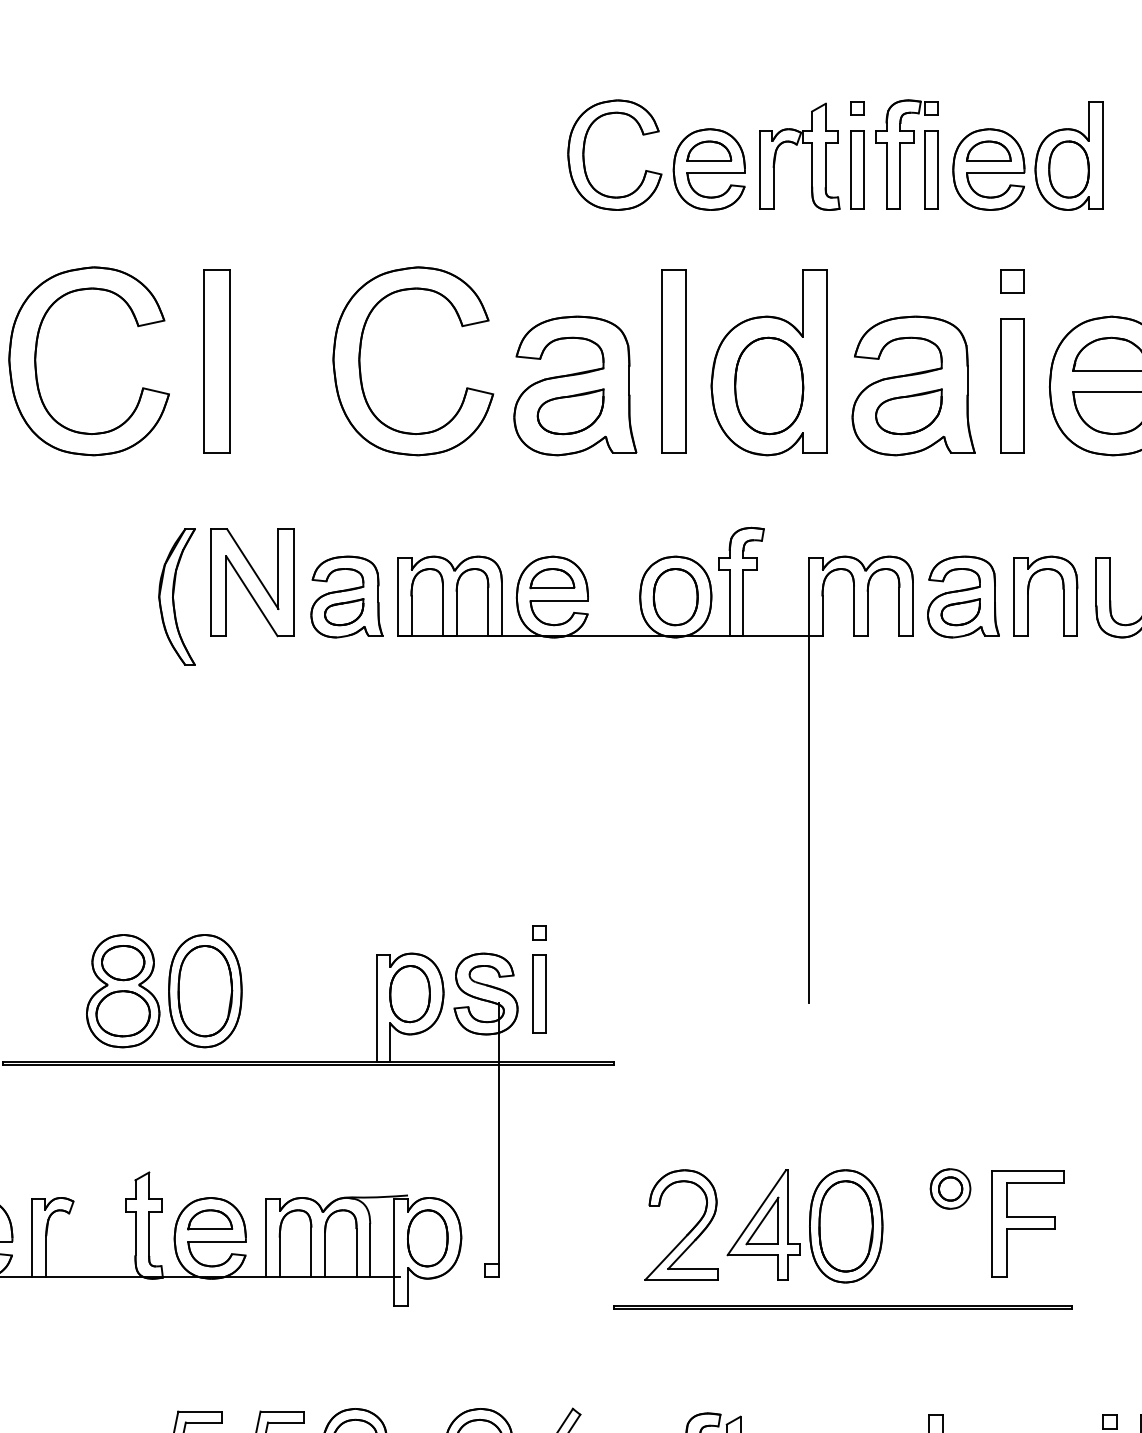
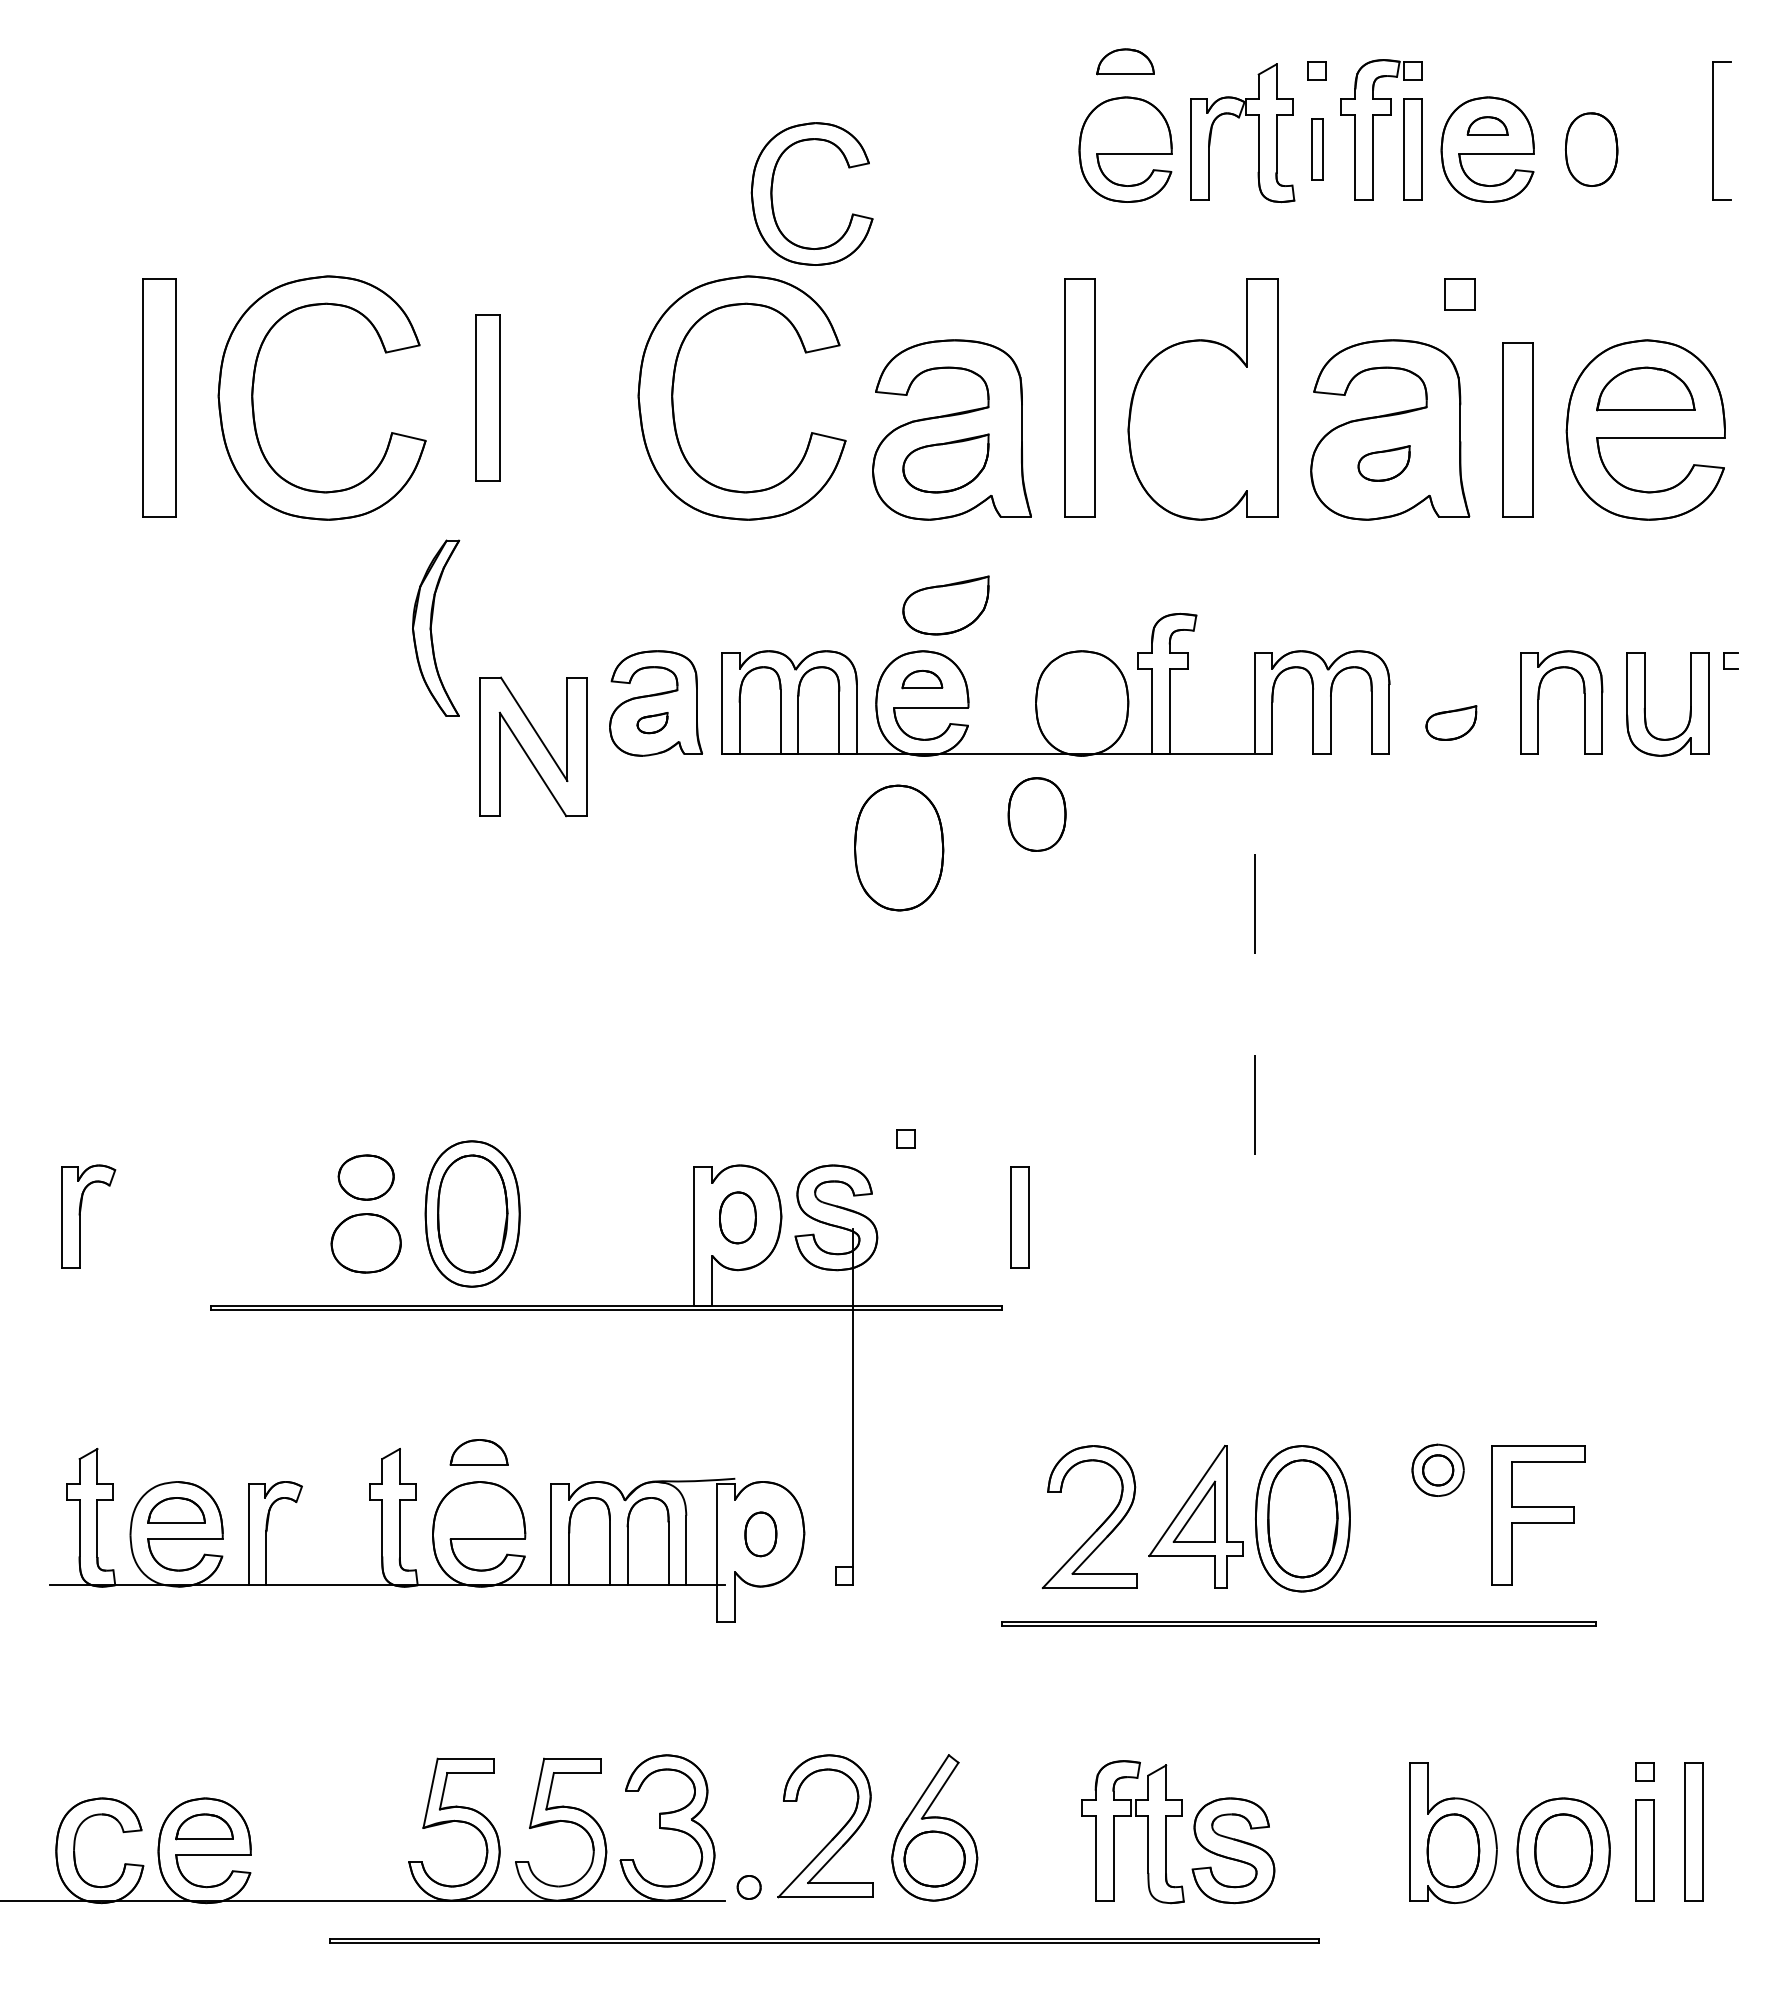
part: (709, 150) -> (1125, 61), moved
part: (988, 150) -> (1487, 125), size x0.7
part: (584, 154) -> (772, 193), moved
part: (1068, 155) -> (1591, 131), removed
part: (856, 169) -> (1316, 149), size x0.6
part: (1011, 281) -> (1459, 294), moved
part: (216, 360) -> (487, 397), size x0.7
part: (769, 385) -> (899, 847), moved
part: (908, 411) -> (1383, 463), size x0.6
part: (570, 521) -> (945, 605), added
part: (552, 578) -> (922, 679), size x0.7
part: (252, 582) -> (533, 746), moved
part: (177, 596) -> (436, 627), moved
part: (675, 597) -> (1036, 814), moved
part: (963, 597) -> (1454, 703), removed
part: (344, 611) -> (652, 722), size x0.6
line: (808, 779) -> (1254, 940), solid -> dashed
part: (123, 990) -> (366, 1213), removed
part: (409, 993) -> (737, 1217), size x0.7
part: (539, 993) -> (1019, 1217), moved
part: (209, 1219) -> (478, 1452), moved
part: (427, 1238) -> (760, 1534), size x0.6

